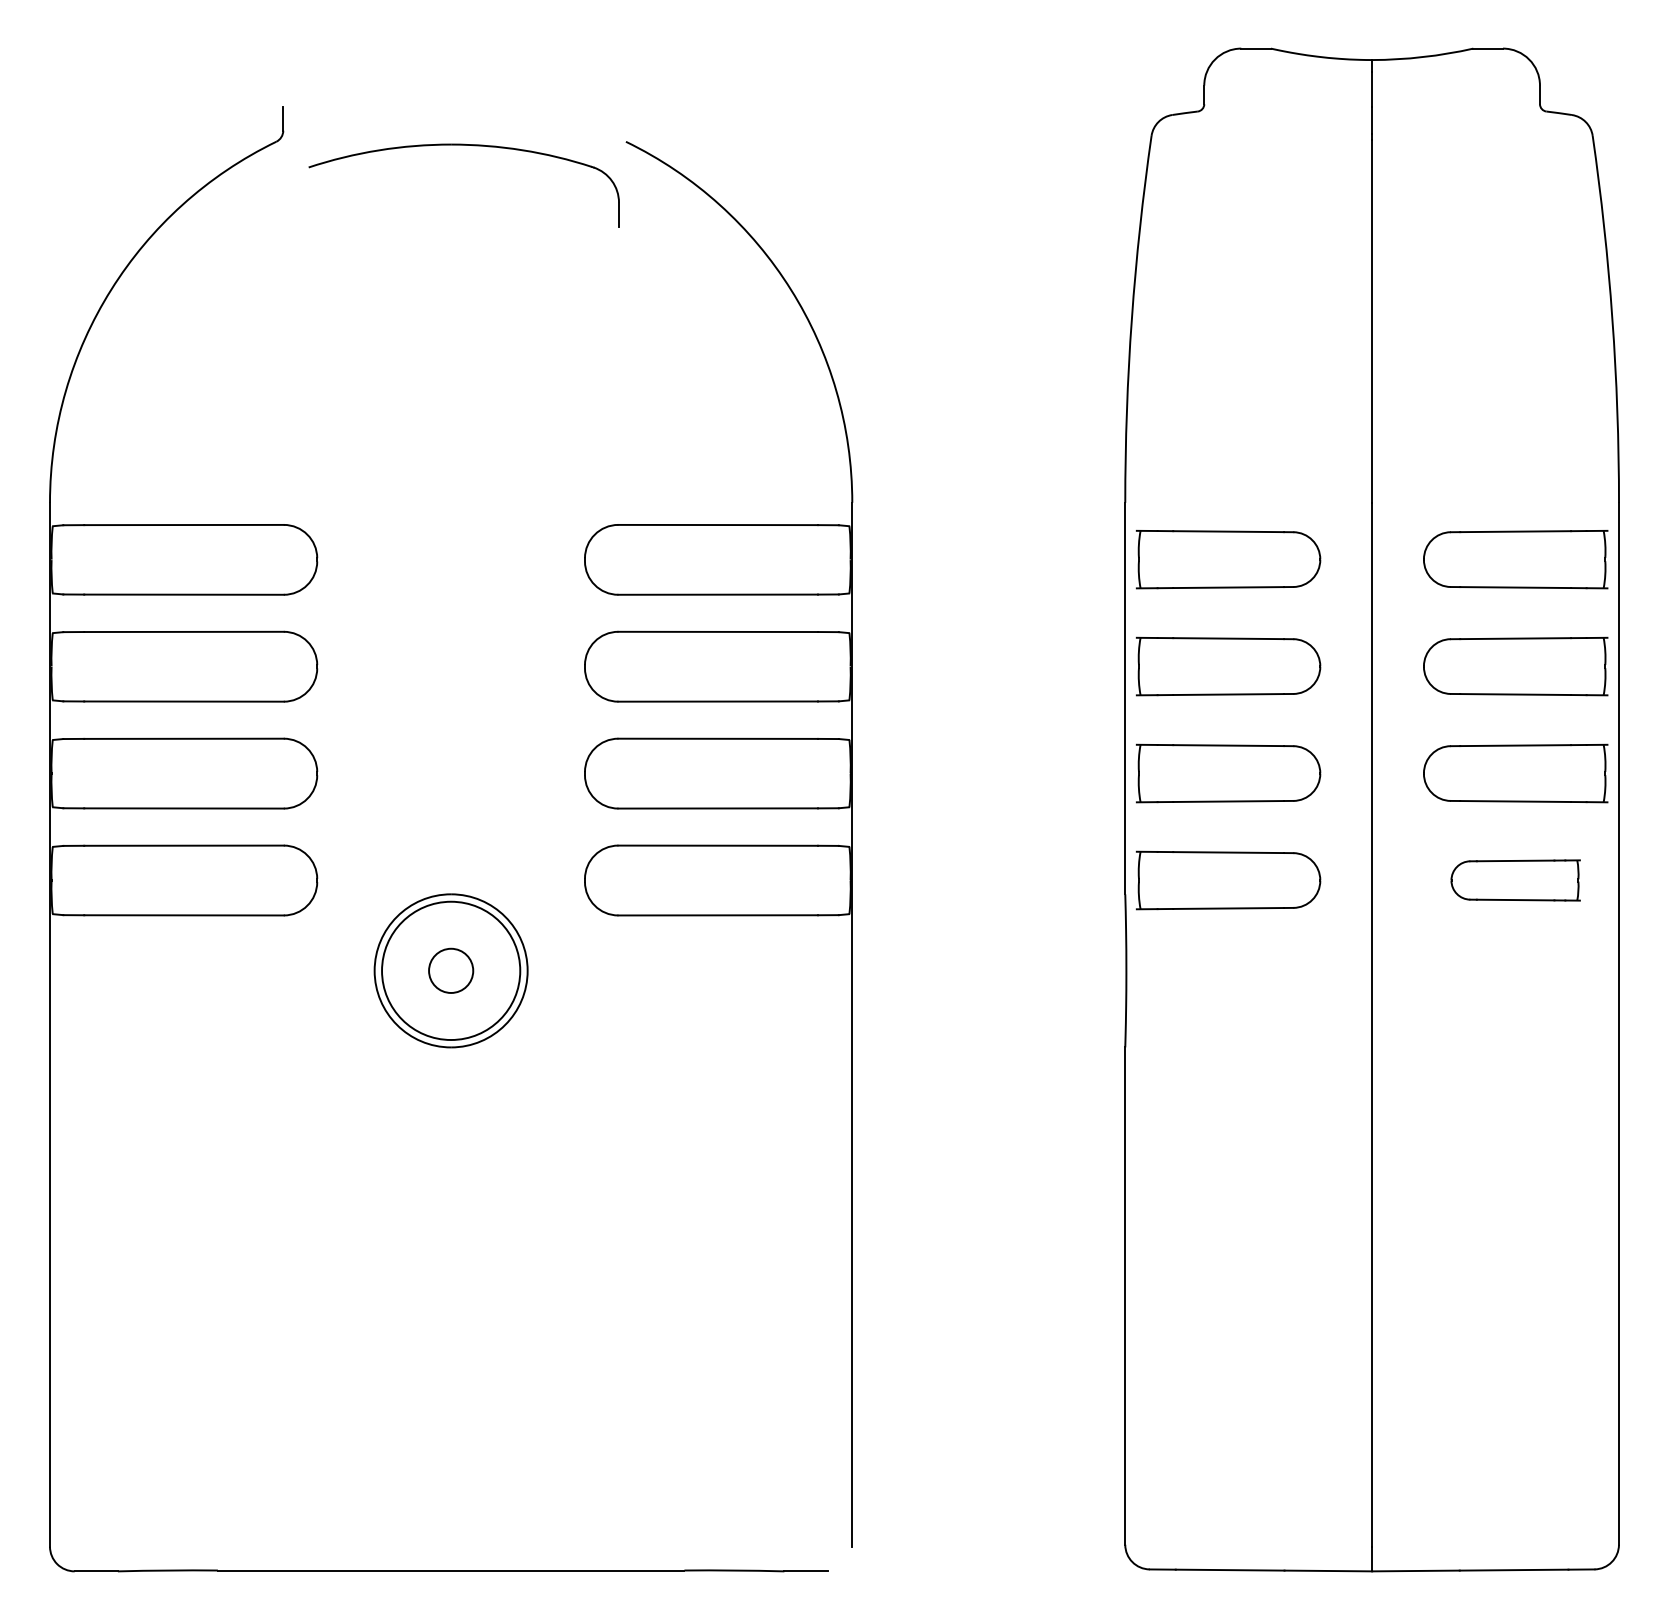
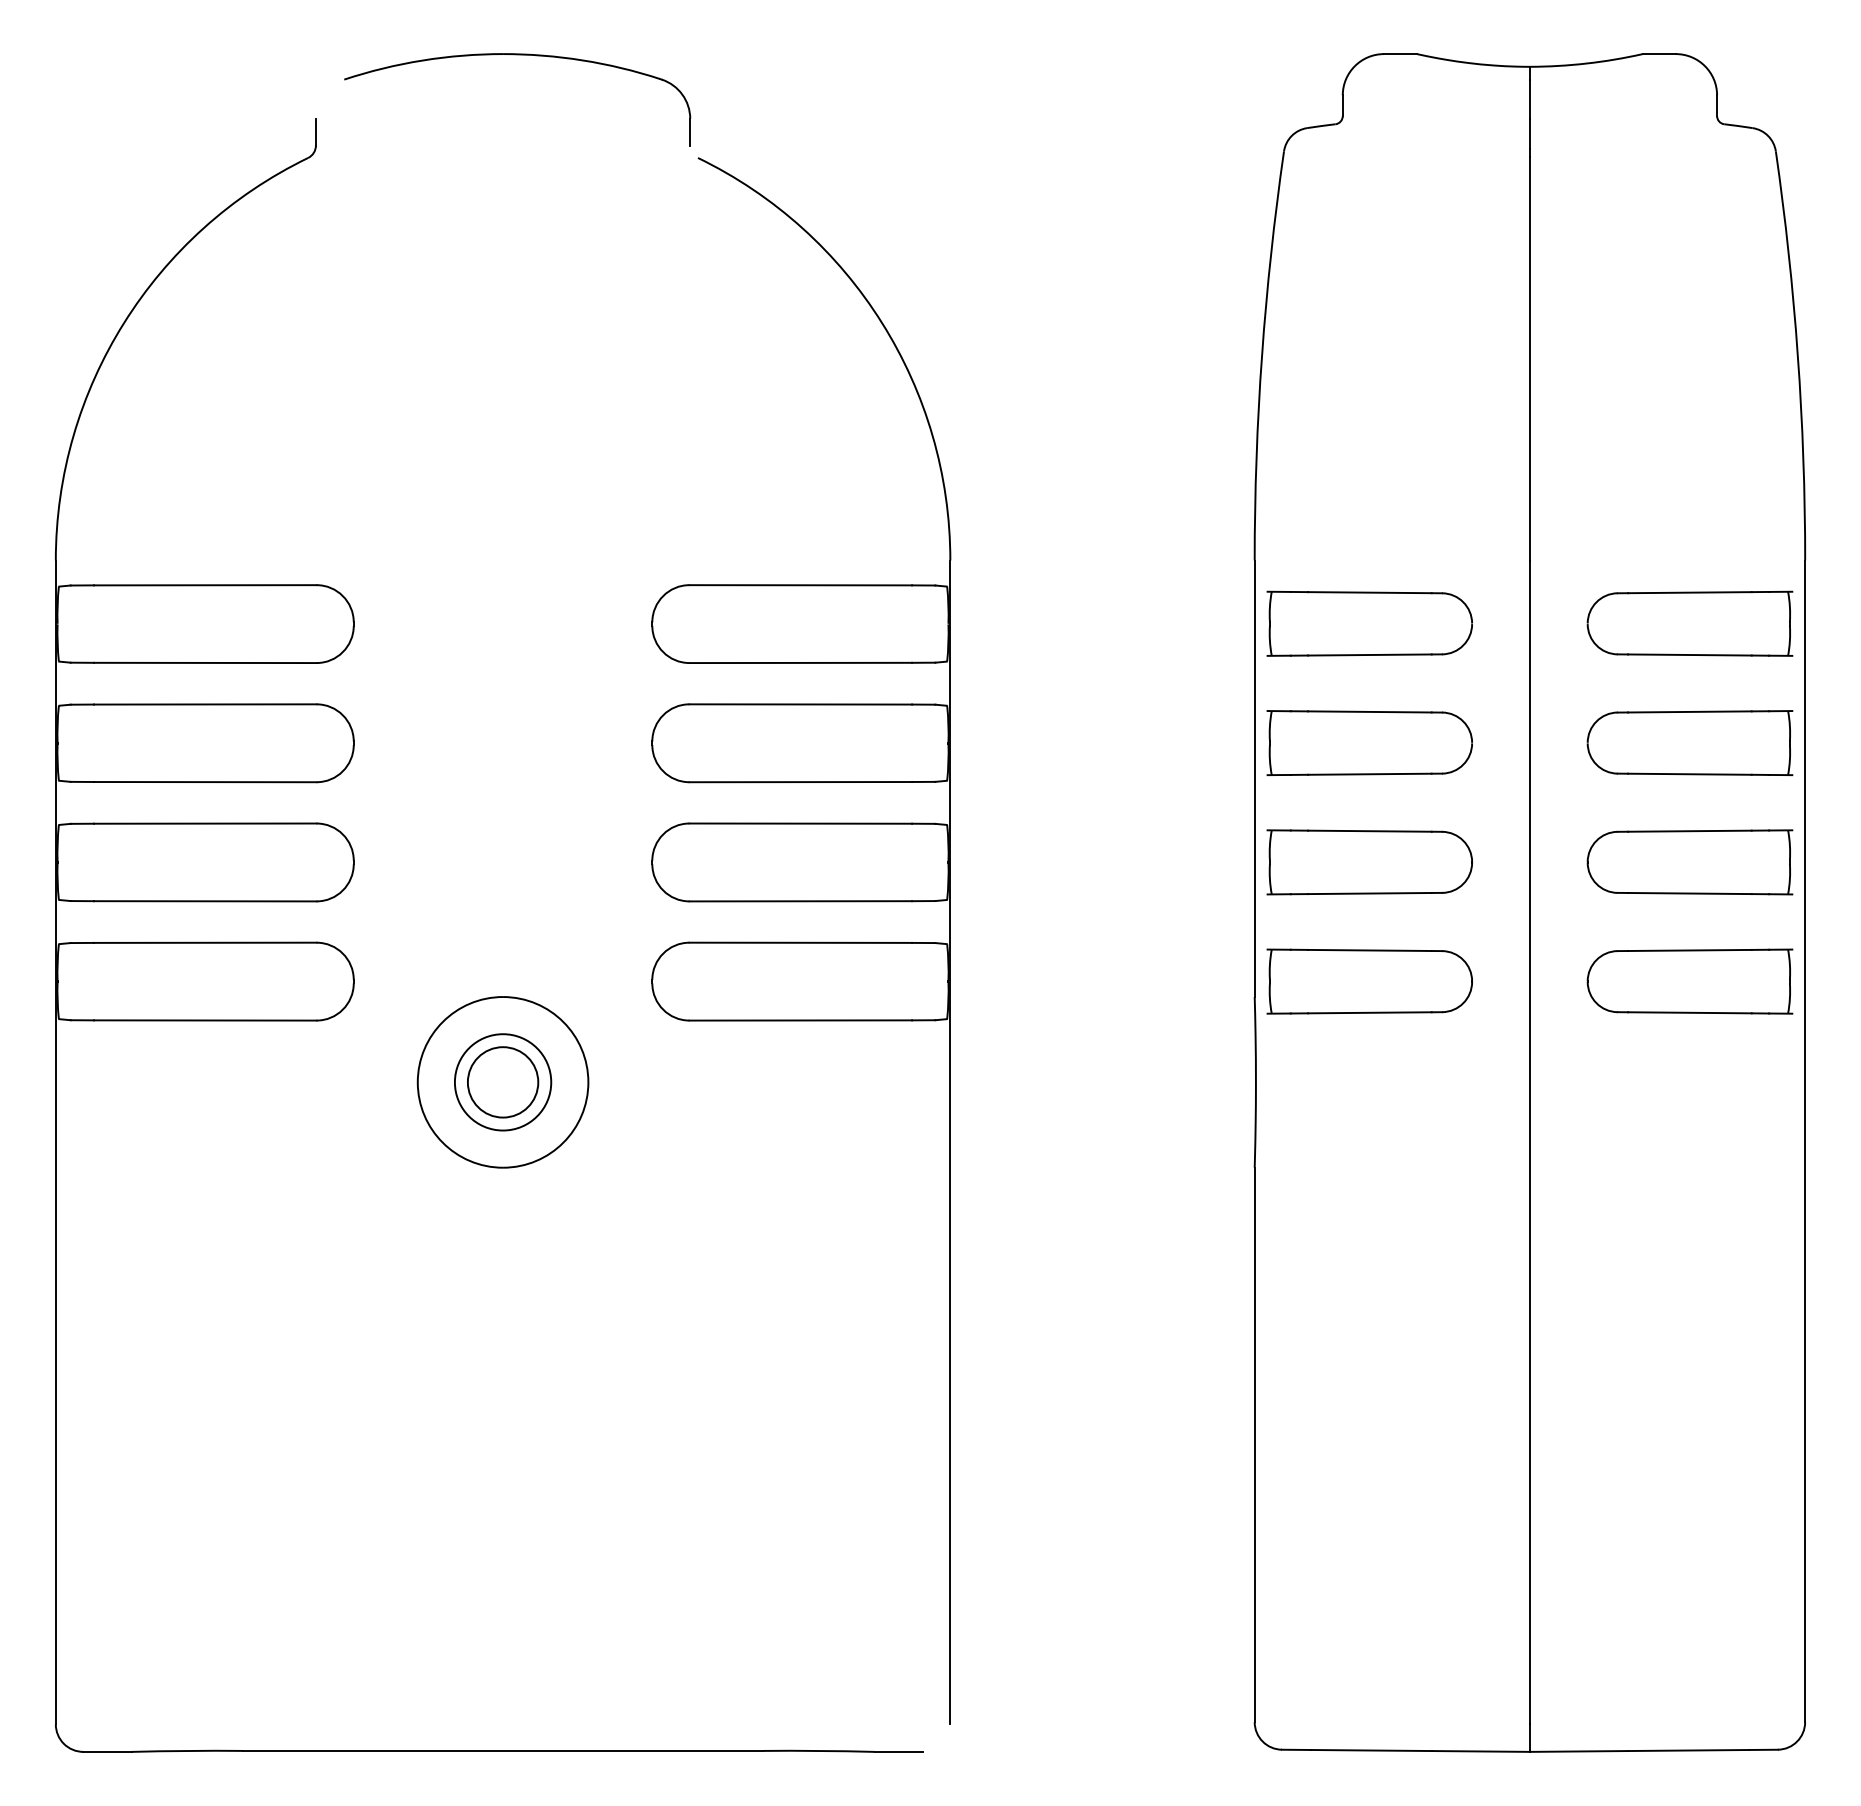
part: (464, 145) -> (517, 55), moved
part: (1515, 880) -> (1689, 981), size x1.43
circle: (450, 970) -> (502, 1082), size x0.62
circle: (450, 970) -> (502, 1082), size x1.43

